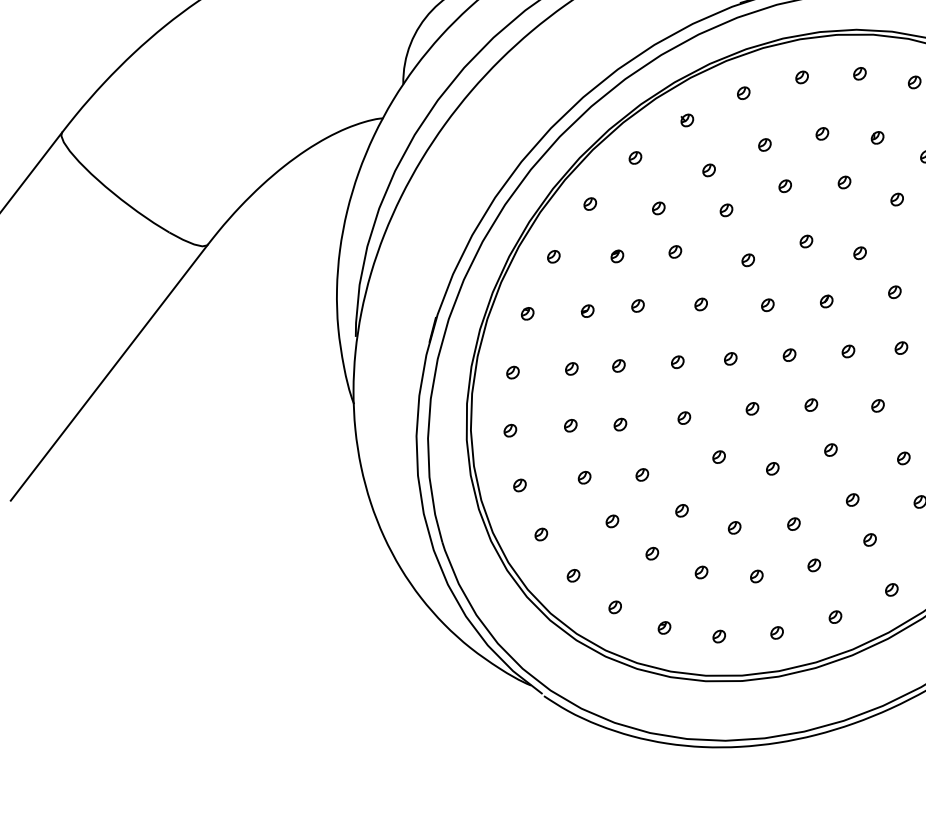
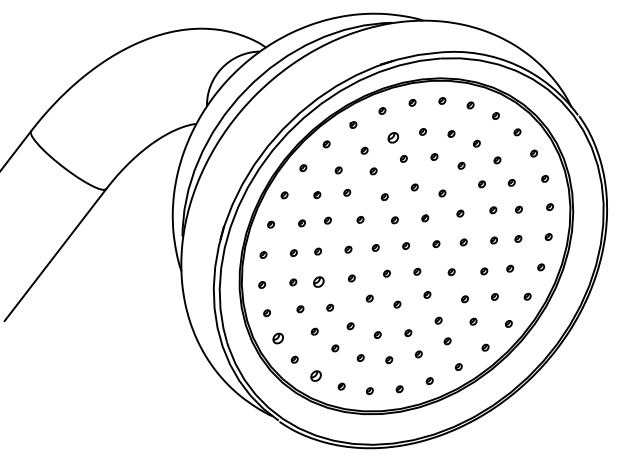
part: (765, 144) -> (393, 137), size x1.6
part: (619, 423) -> (318, 281), size x1.6
part: (540, 534) -> (277, 338), size x1.6
part: (615, 606) -> (316, 375), size x1.6

